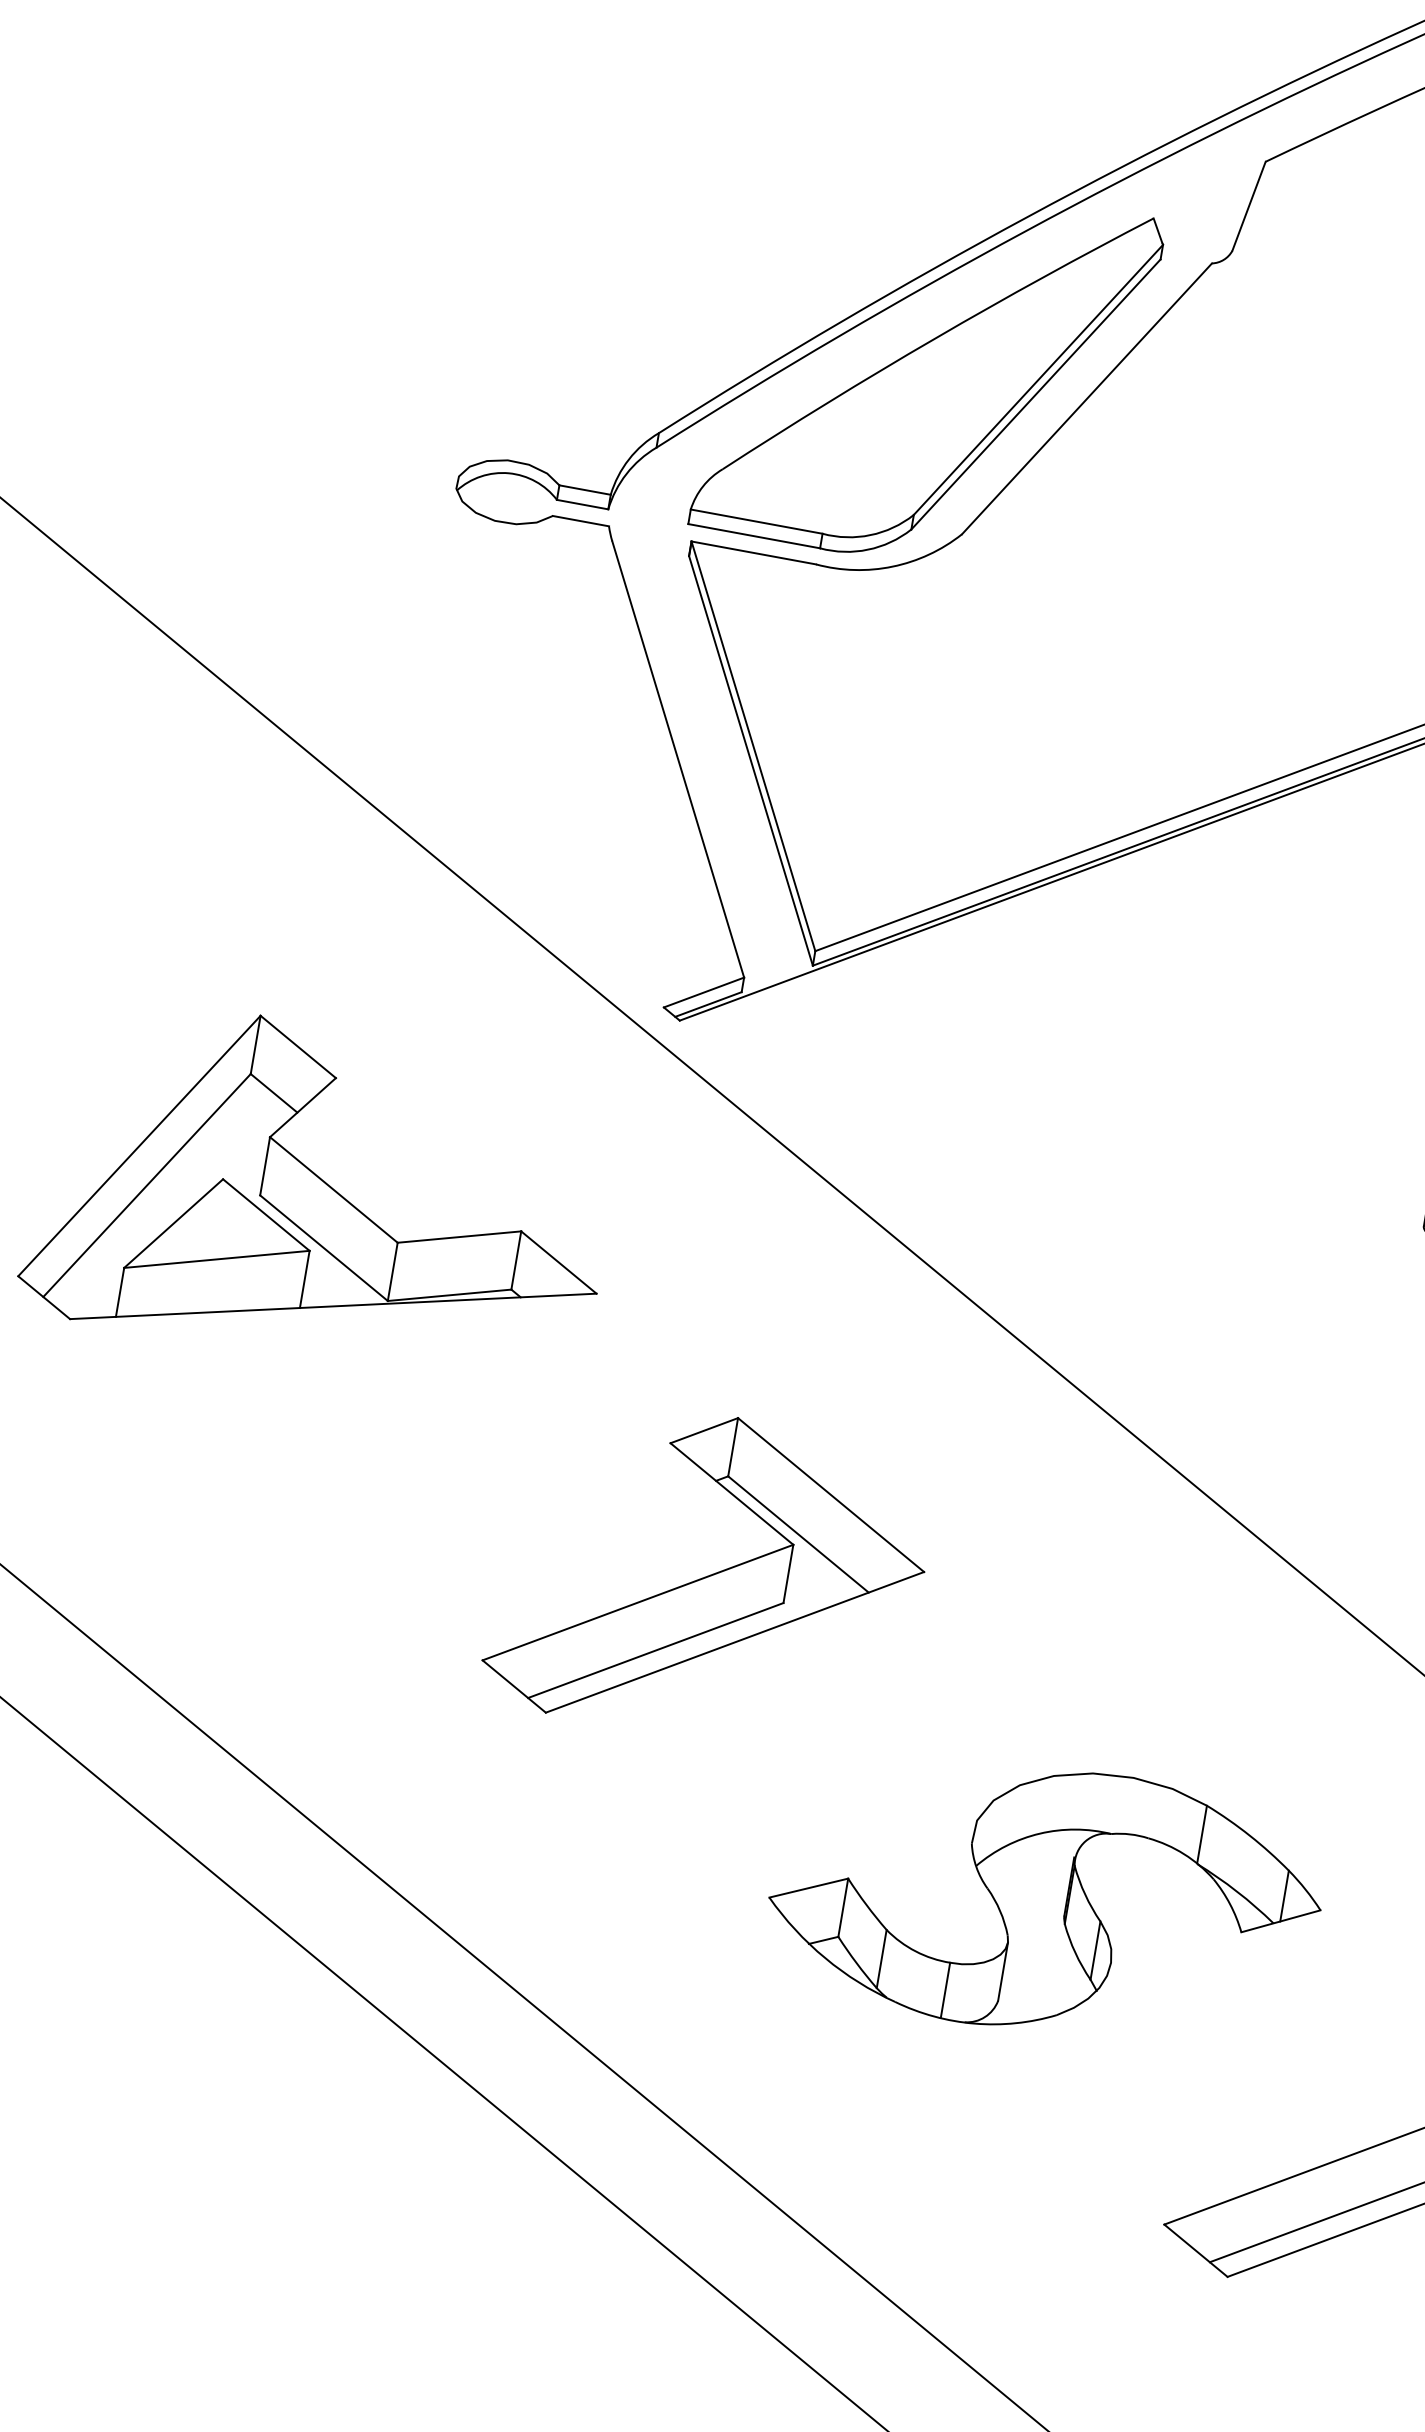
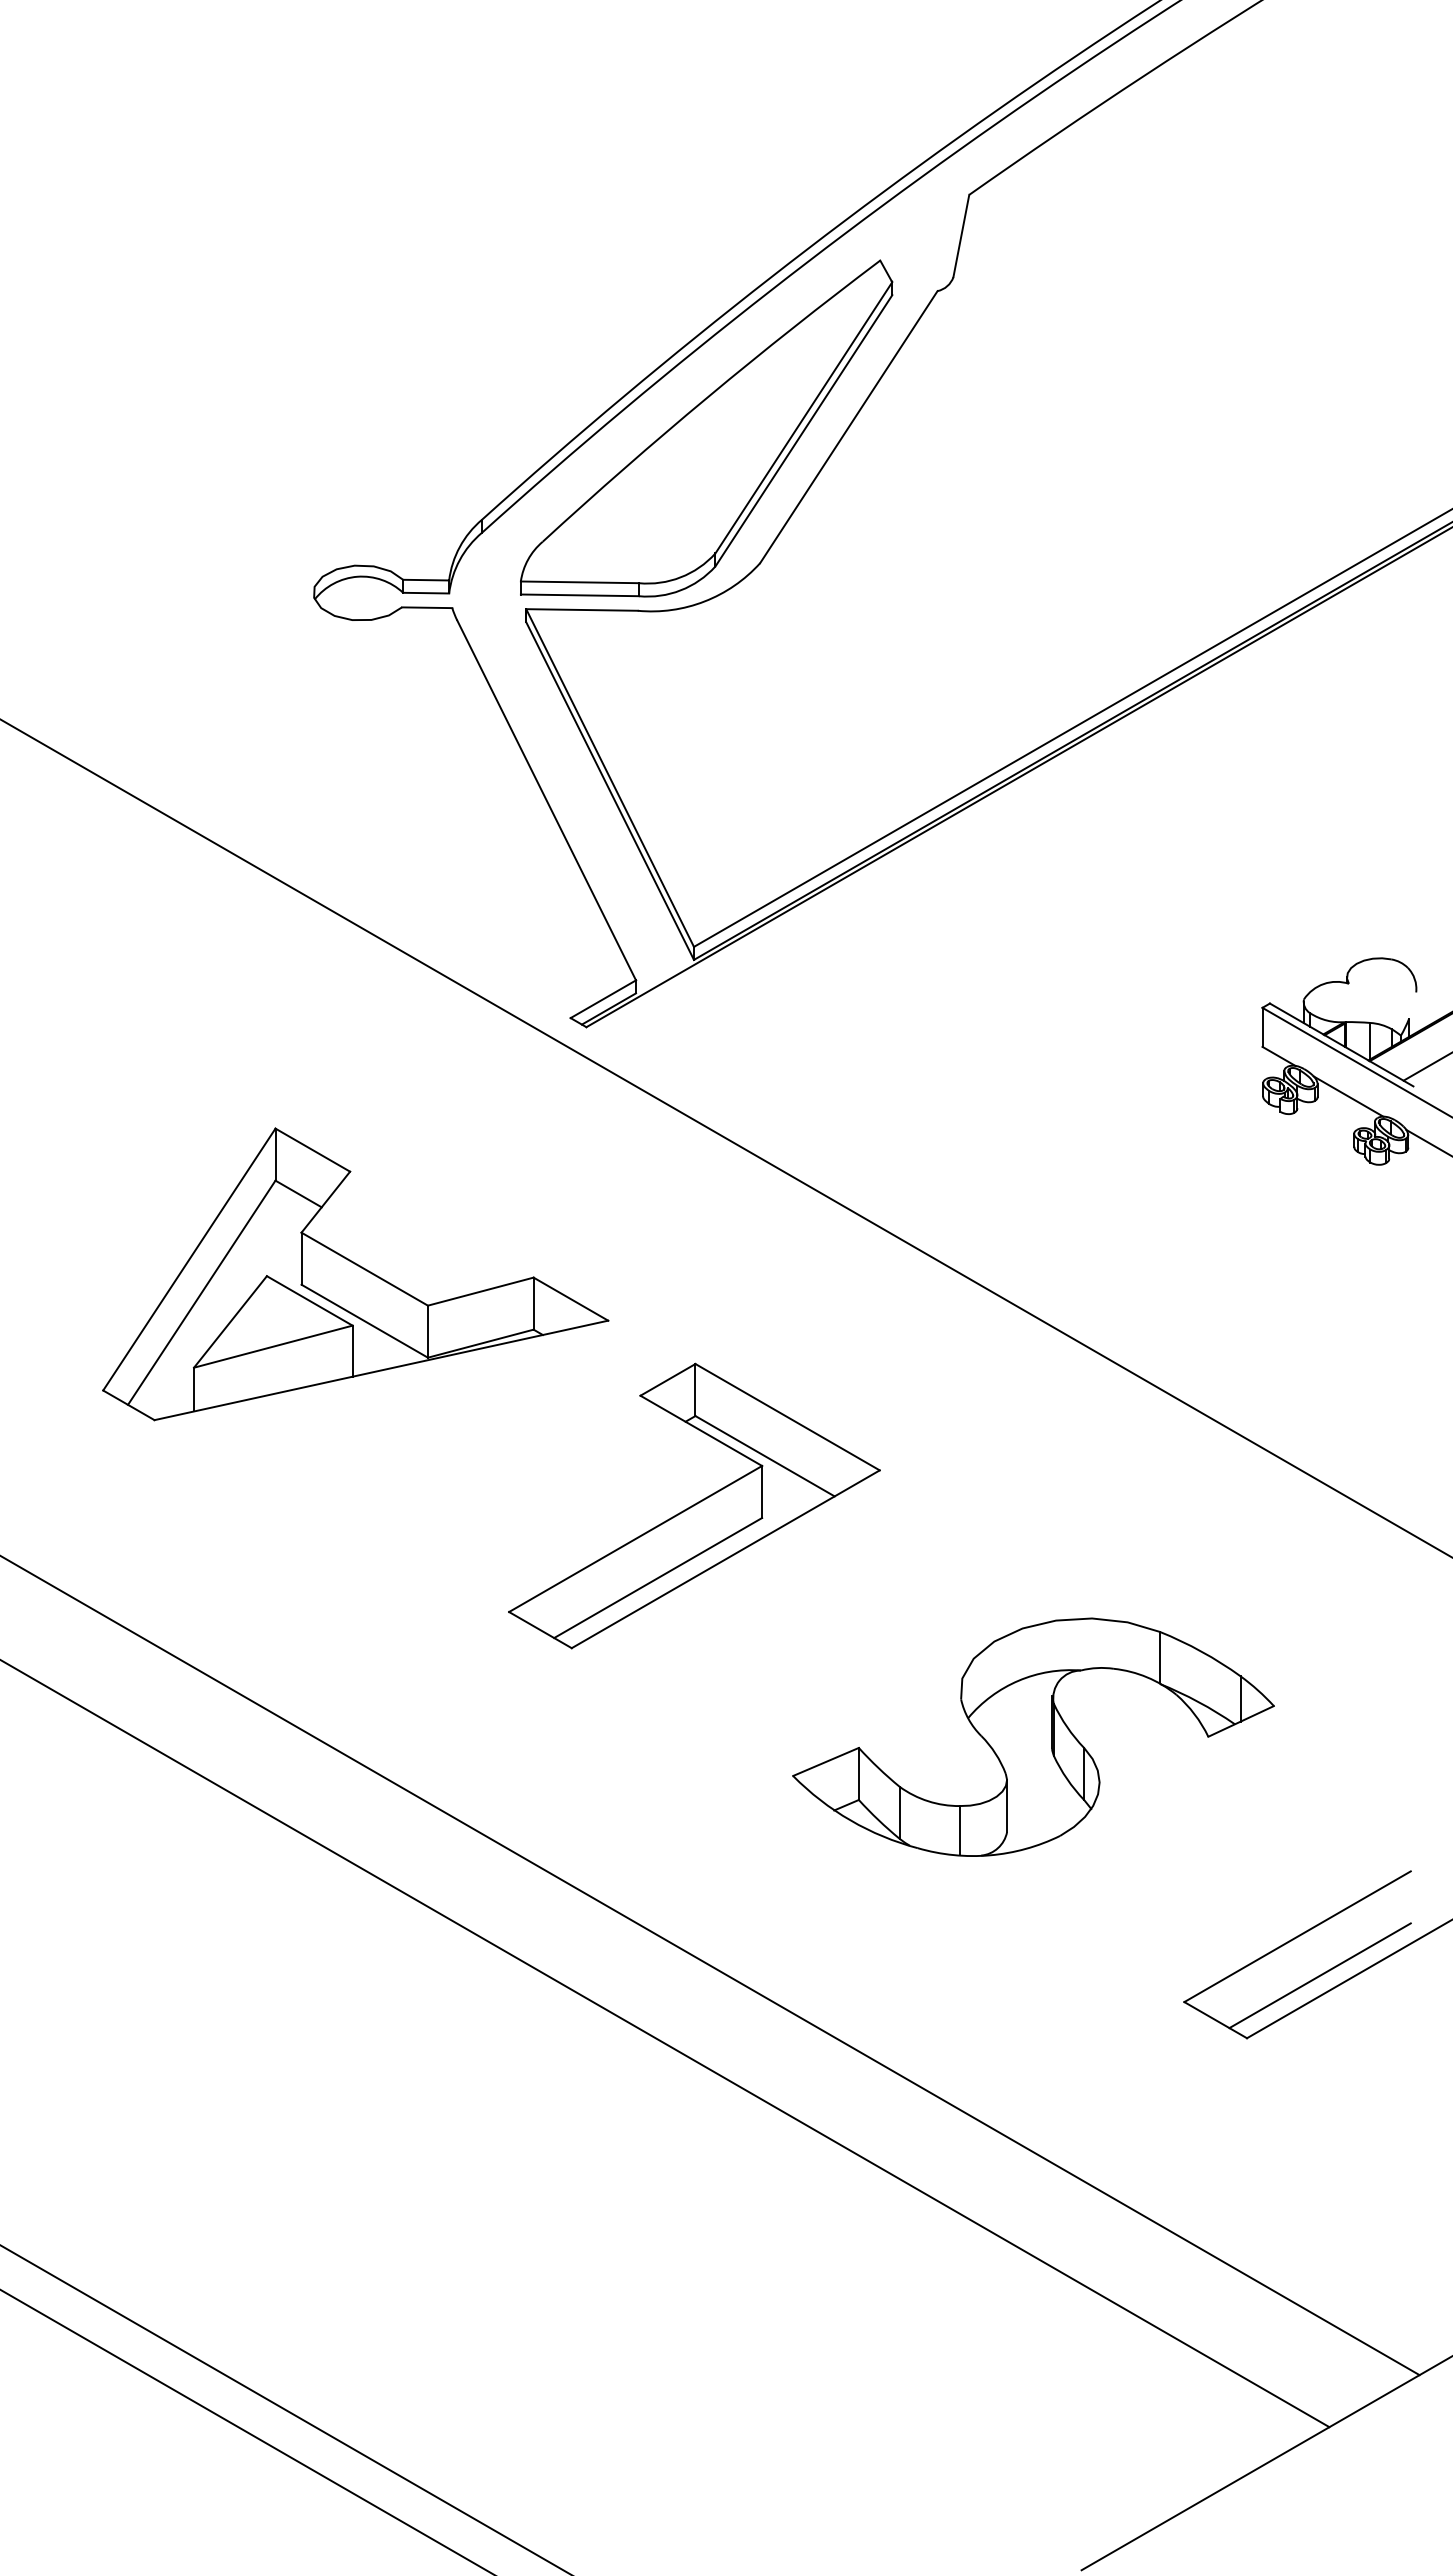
part: (322, 1194) -> (355, 1274), moved

